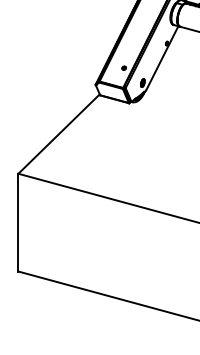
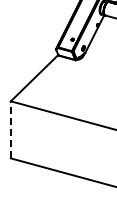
line: (17, 222) -> (10, 129), solid -> dashed

